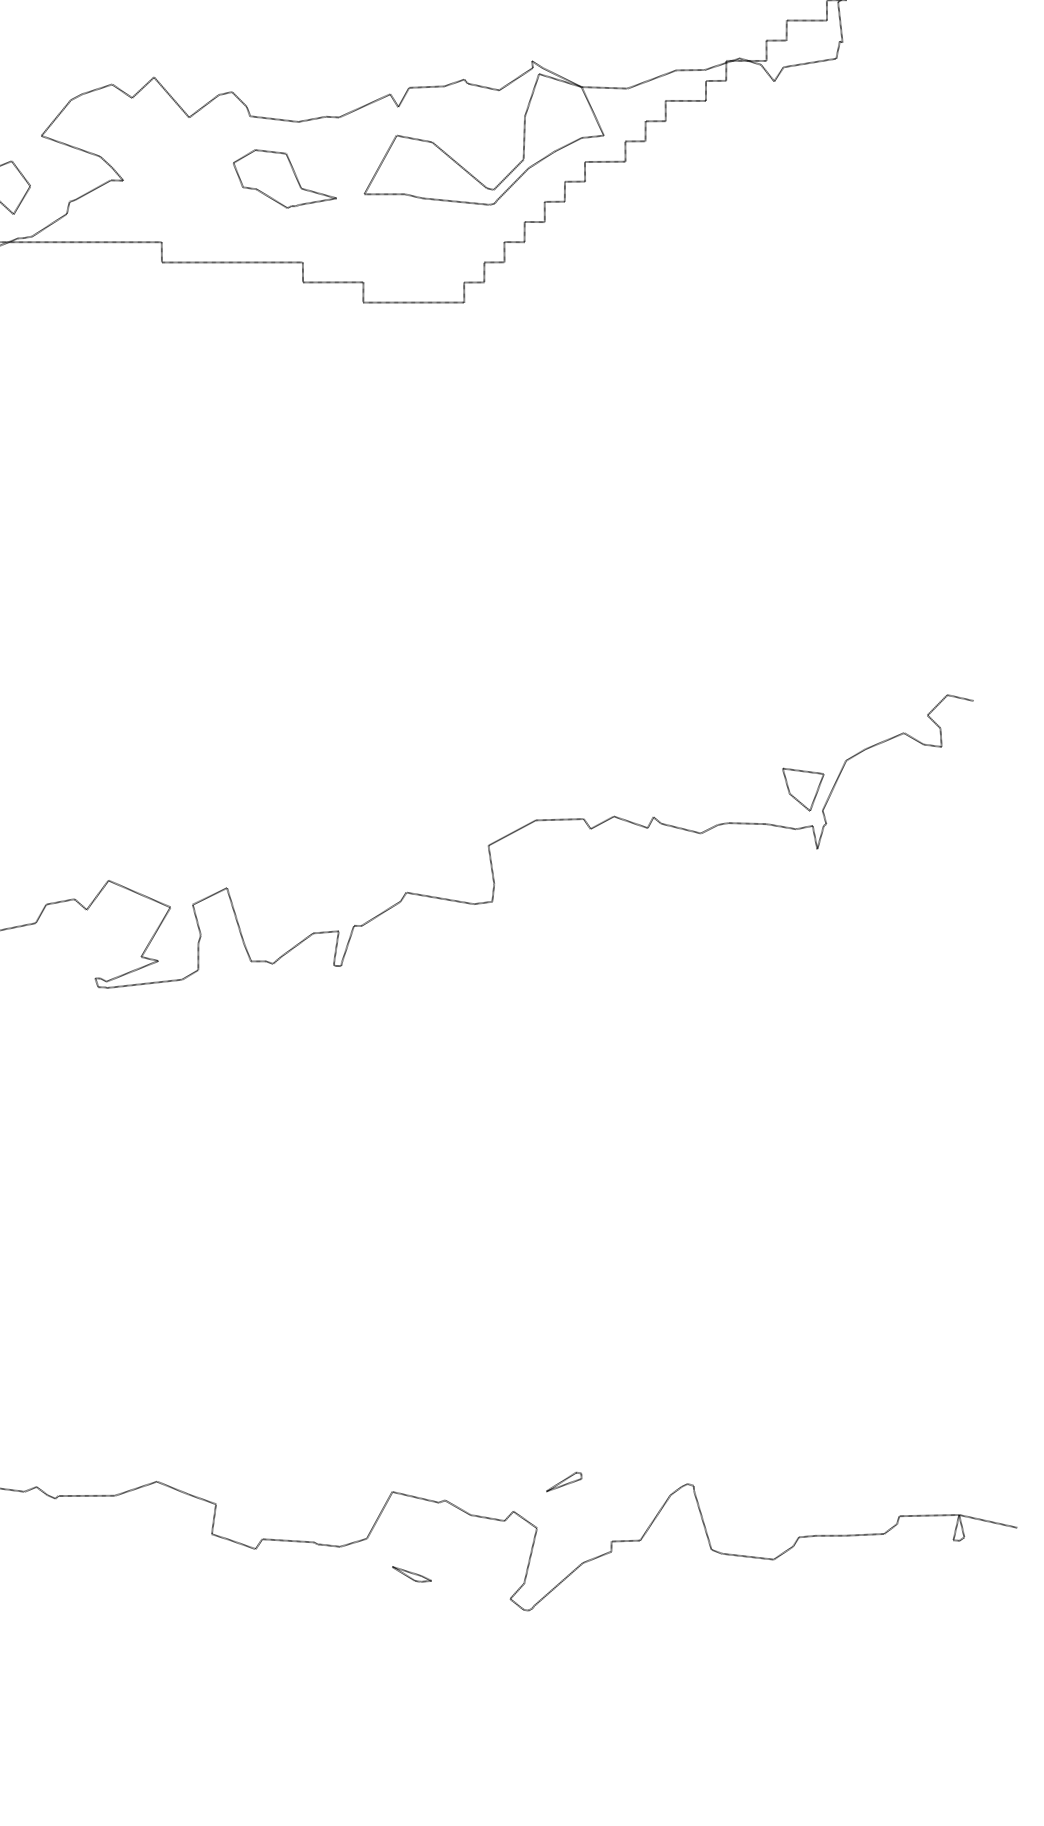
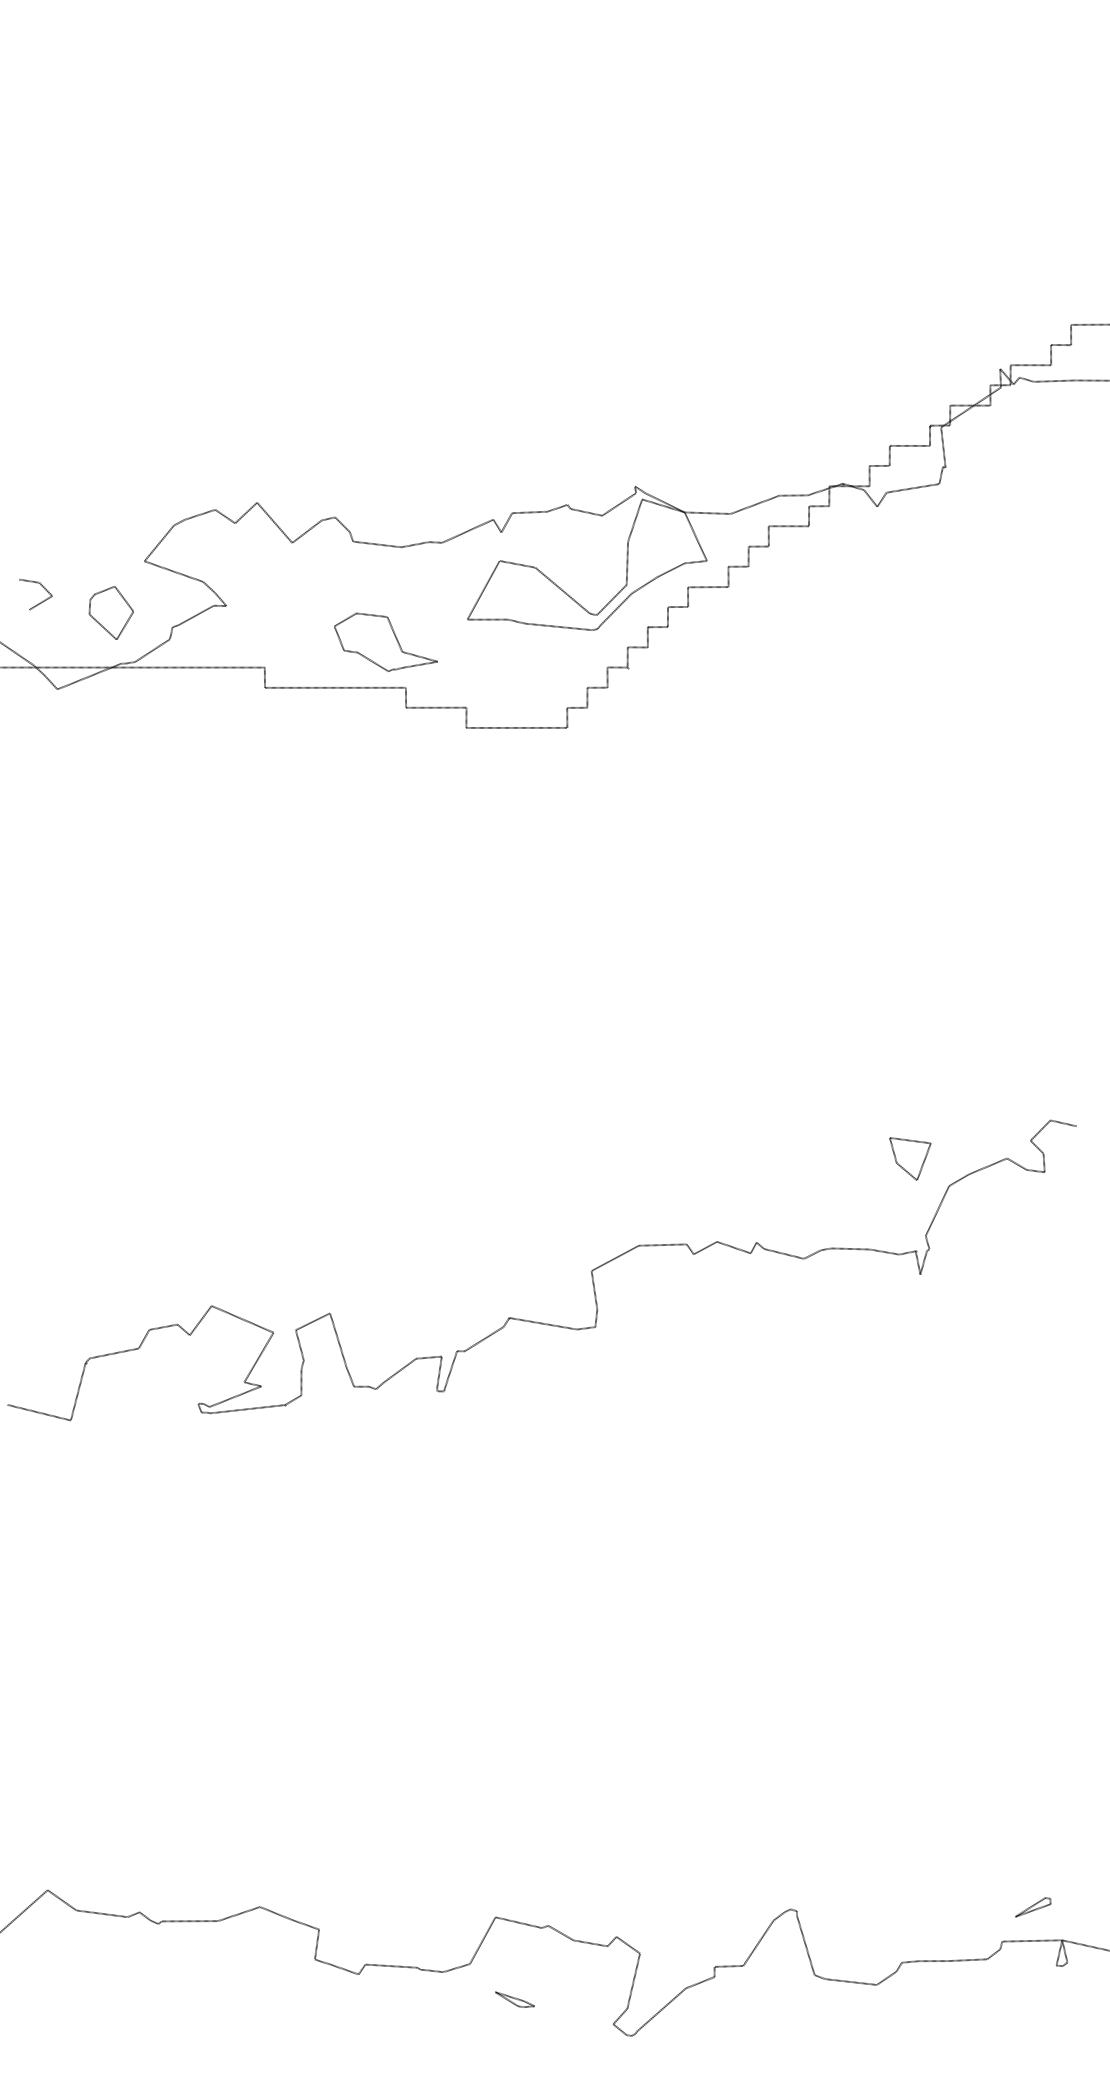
part: (284, 178) -> (385, 641), moved
part: (803, 789) -> (910, 1158), moved
part: (564, 1482) -> (1033, 1907), moved

